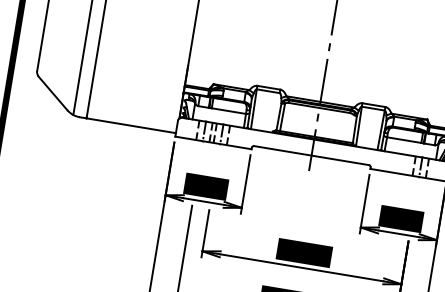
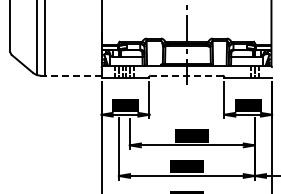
line: (131, 125) -> (73, 75), solid -> dashed
line: (311, 155) -> (186, 75), solid -> dashed

